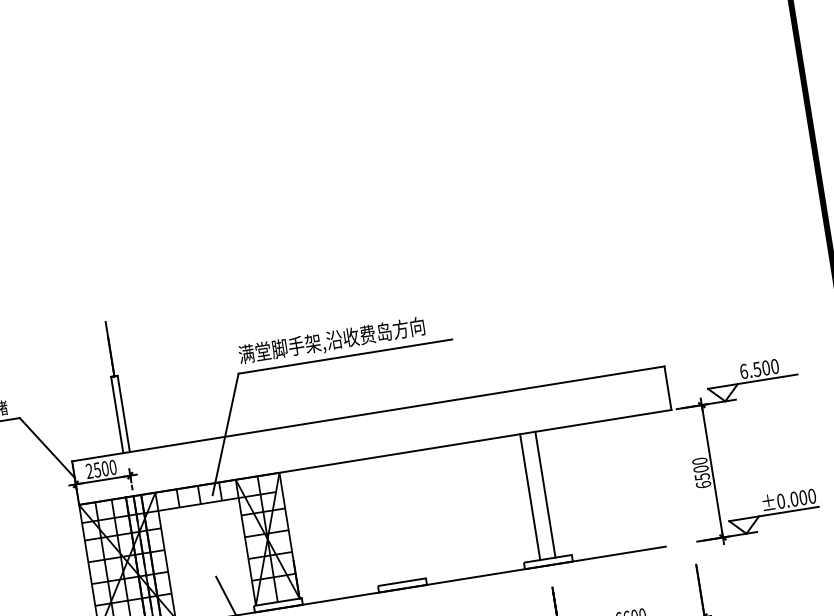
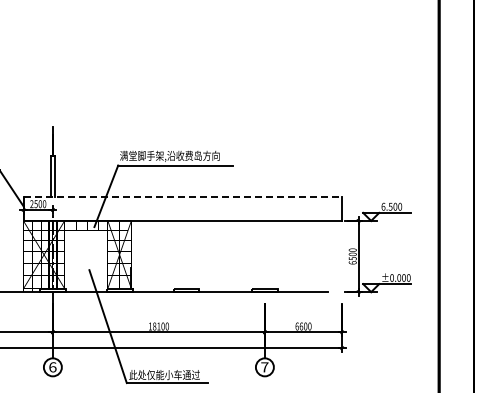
line: (369, 413) -> (183, 197), solid -> dashed
line: (546, 494) -> (269, 254), removed
line: (529, 496) -> (260, 254), removed

